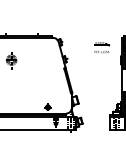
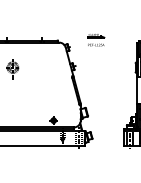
part: (102, 47) -> (96, 39), moved

